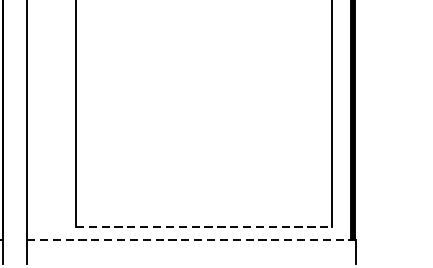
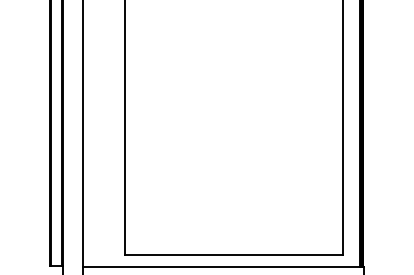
line: (204, 227) -> (234, 255), dashed -> solid
line: (191, 240) -> (223, 266), dashed -> solid

